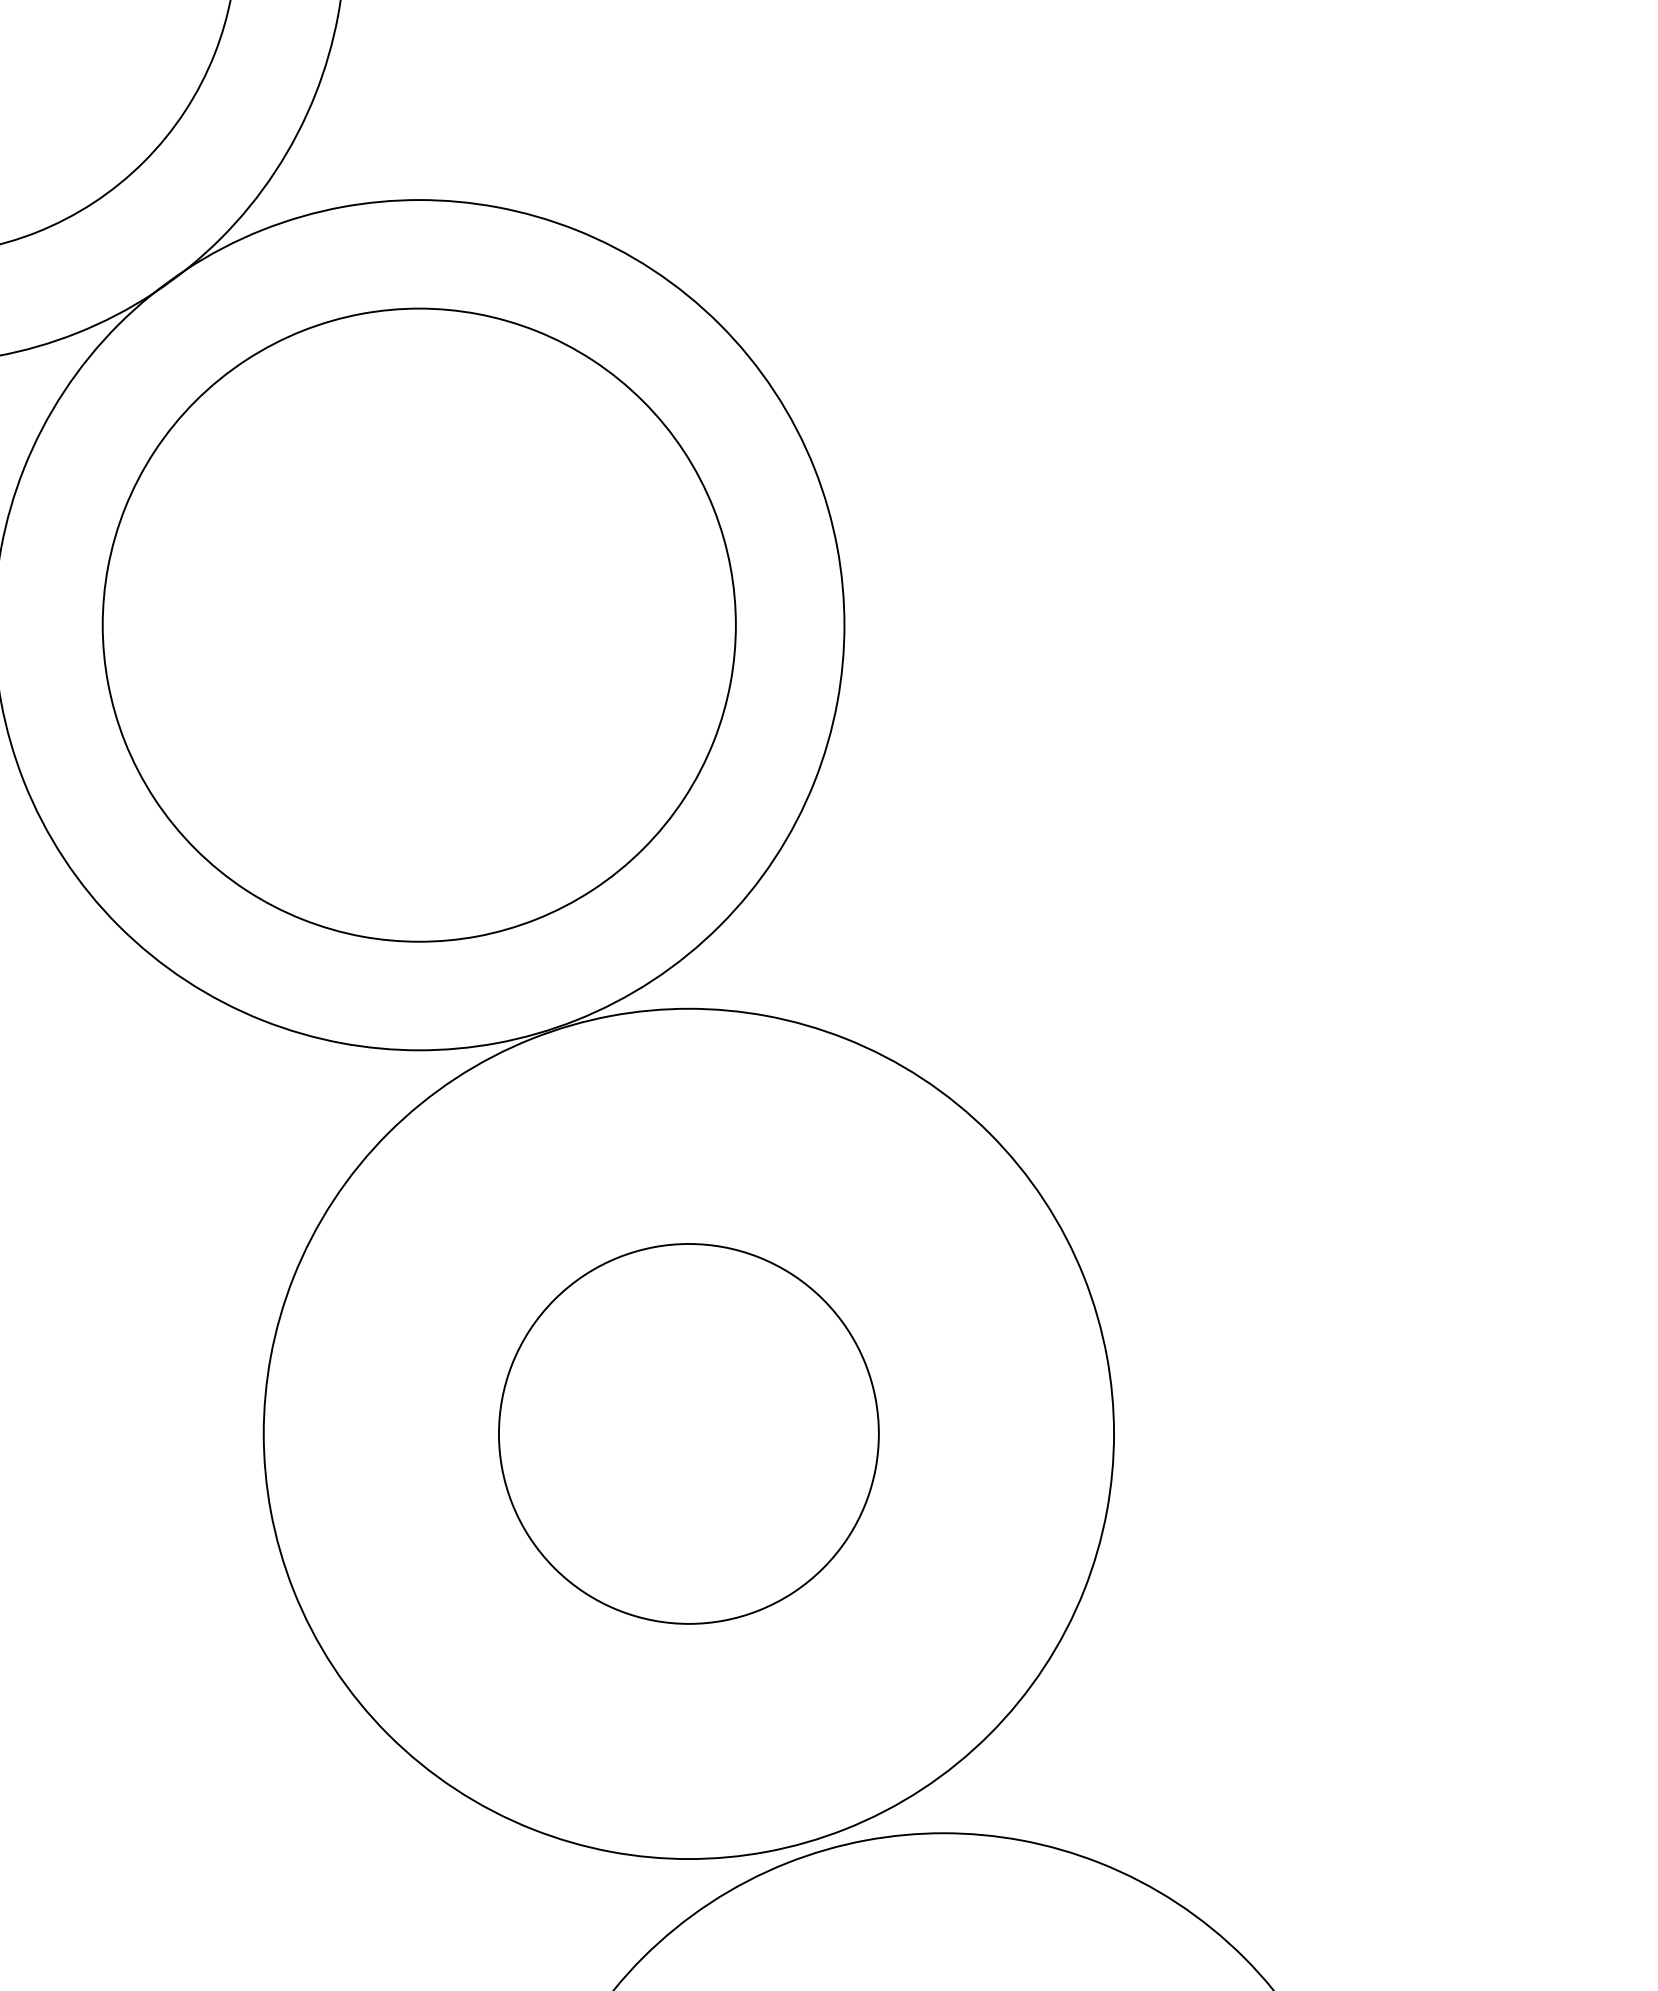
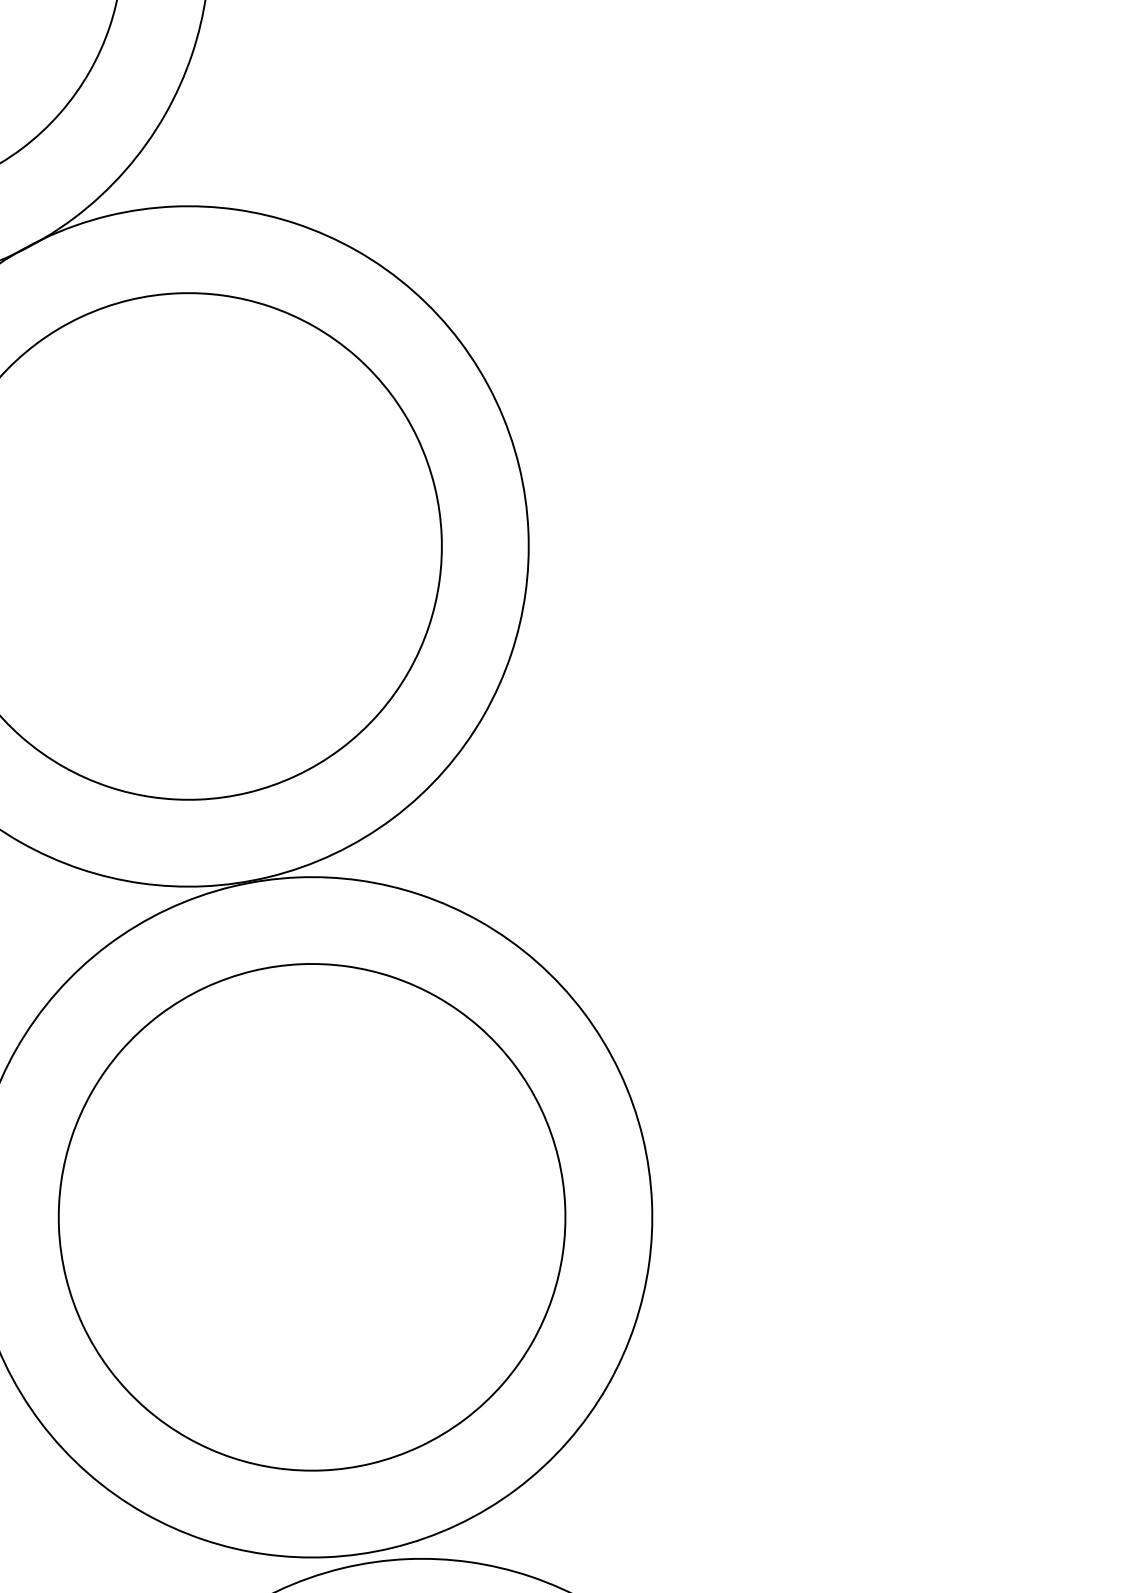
part: (688, 1433) -> (311, 1216), size x1.67

